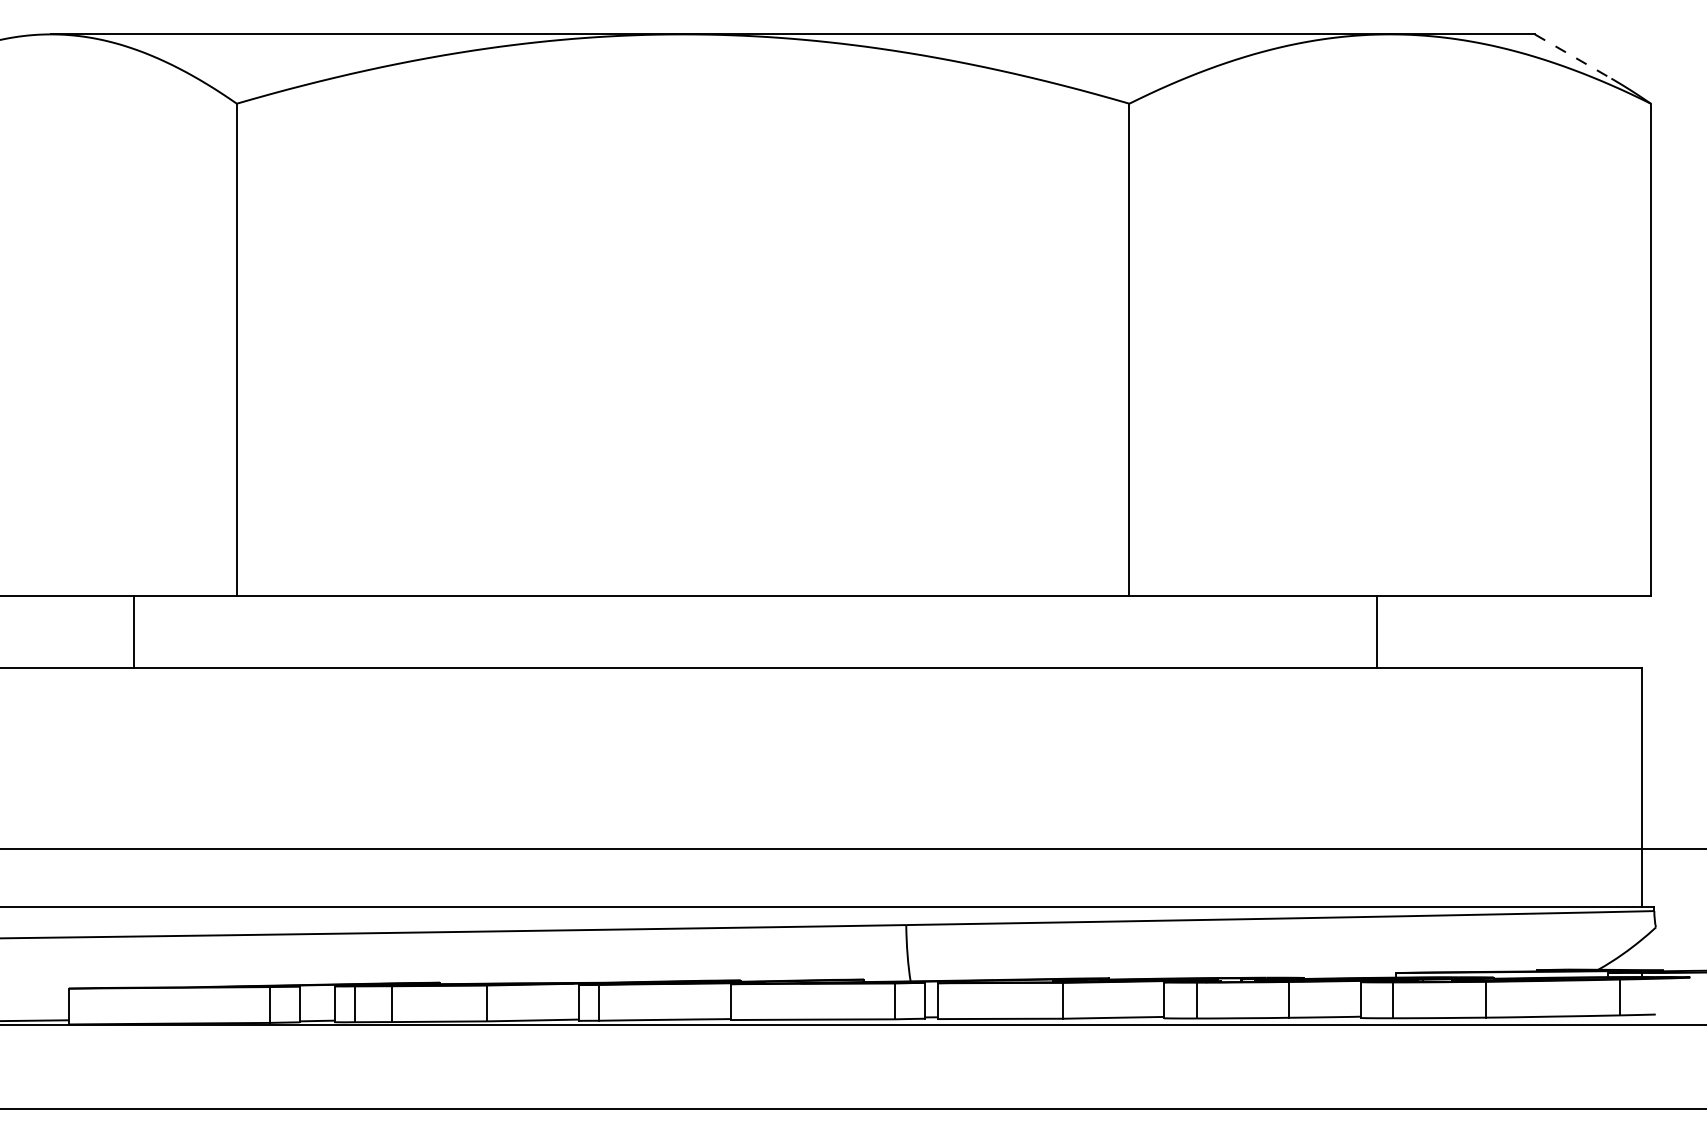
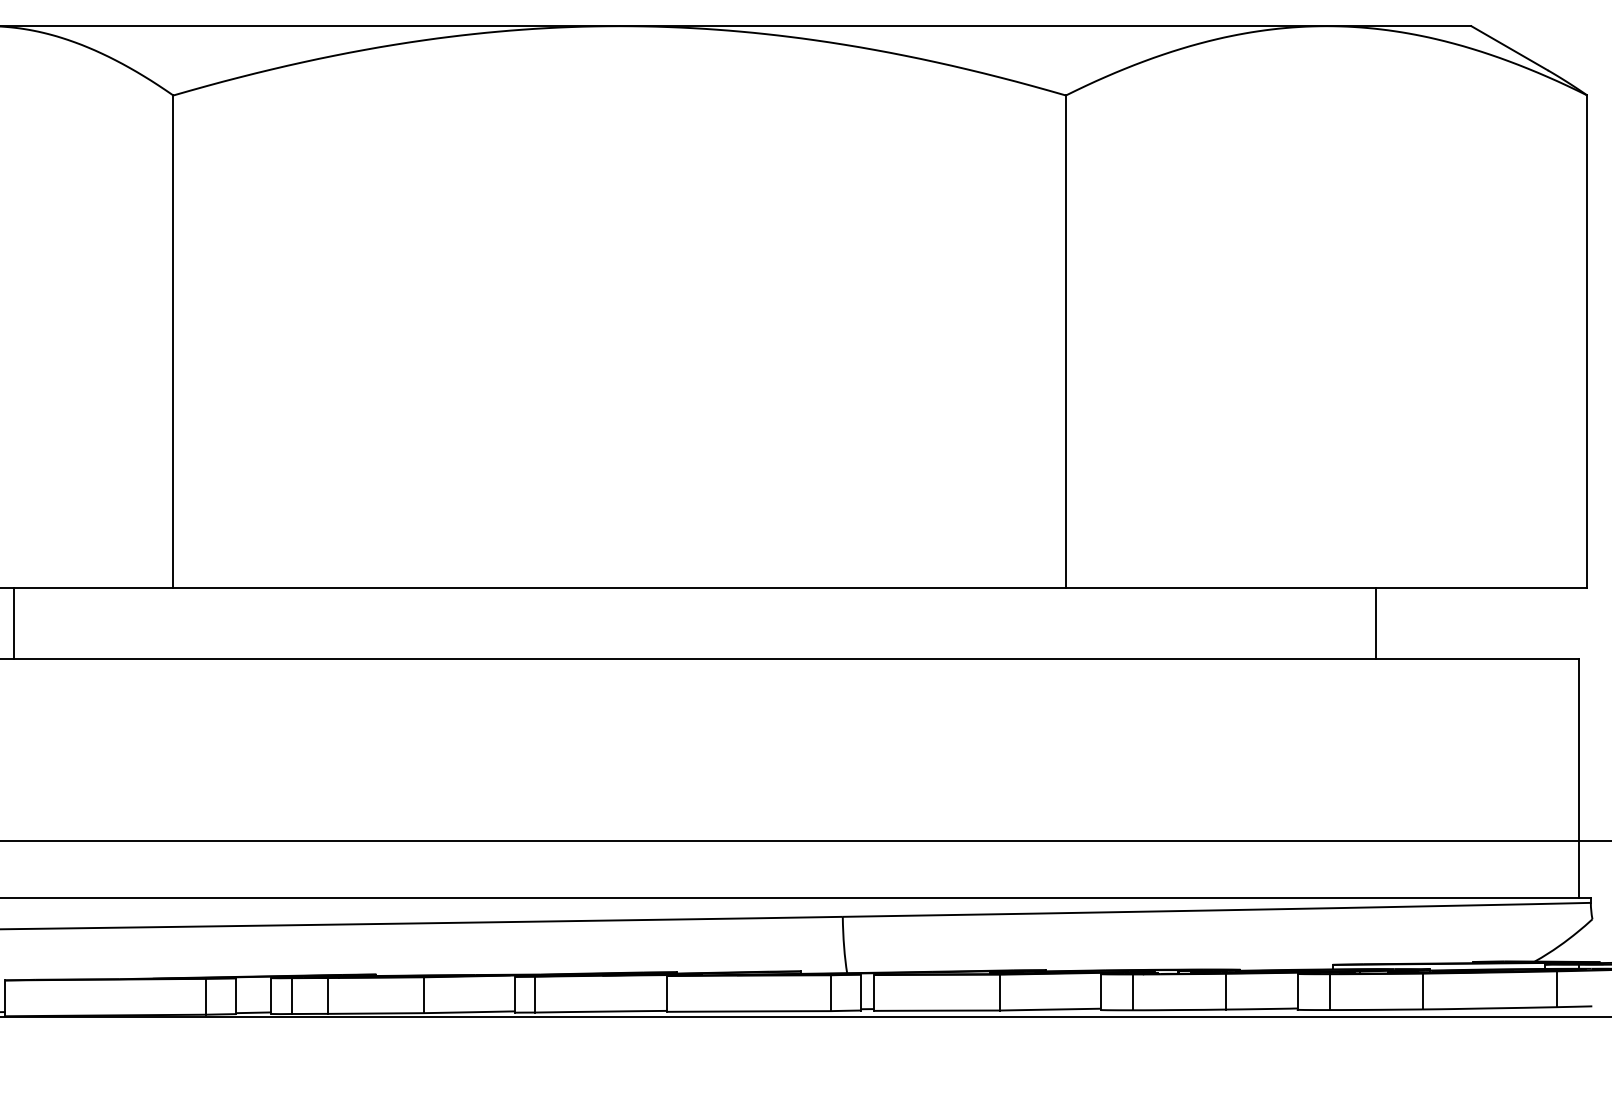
line: (1573, 56) -> (1510, 48), dashed -> solid
line: (134, 631) -> (14, 623), moved
line: (1377, 631) -> (1376, 623), moved

